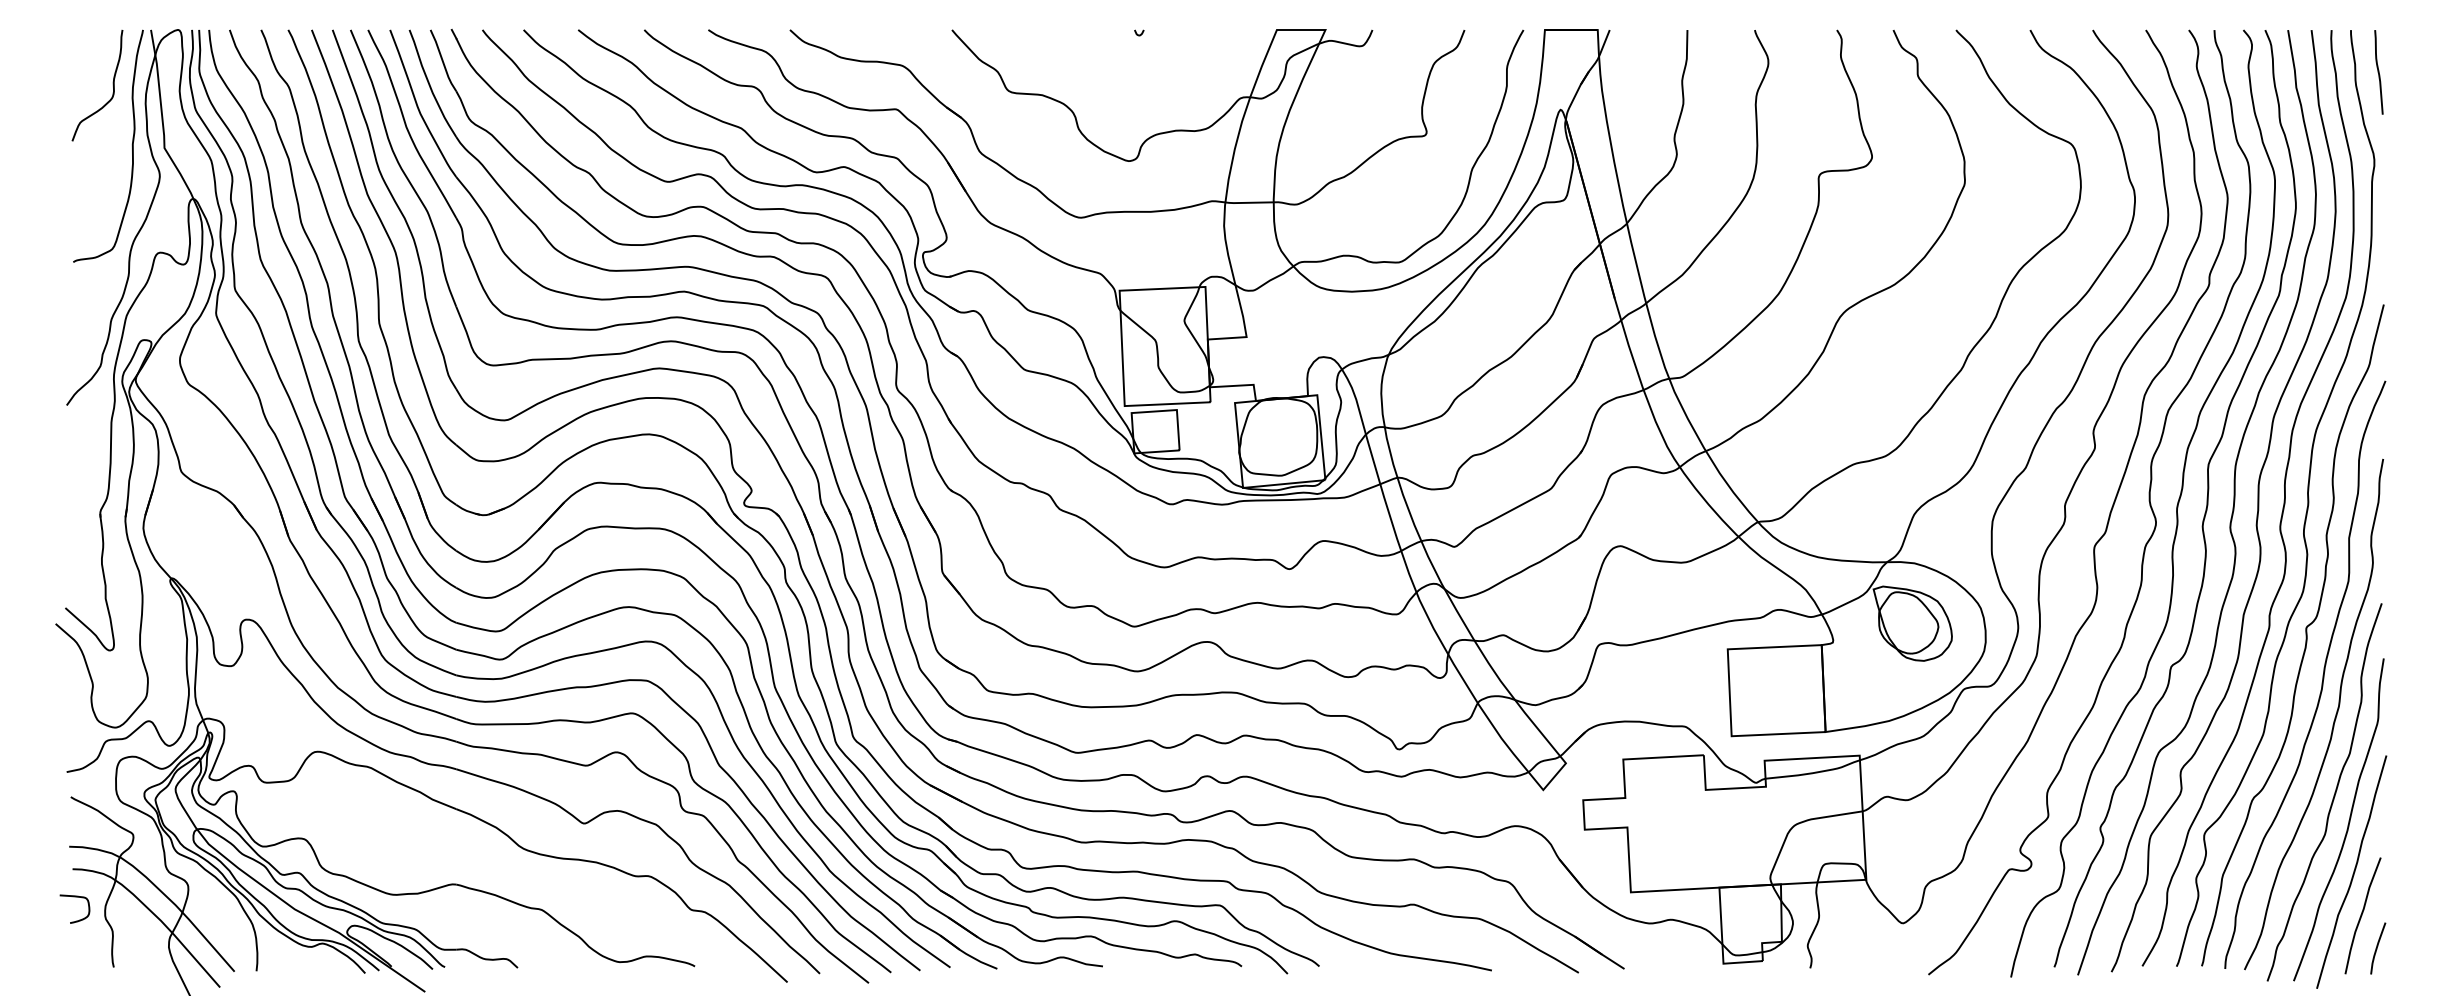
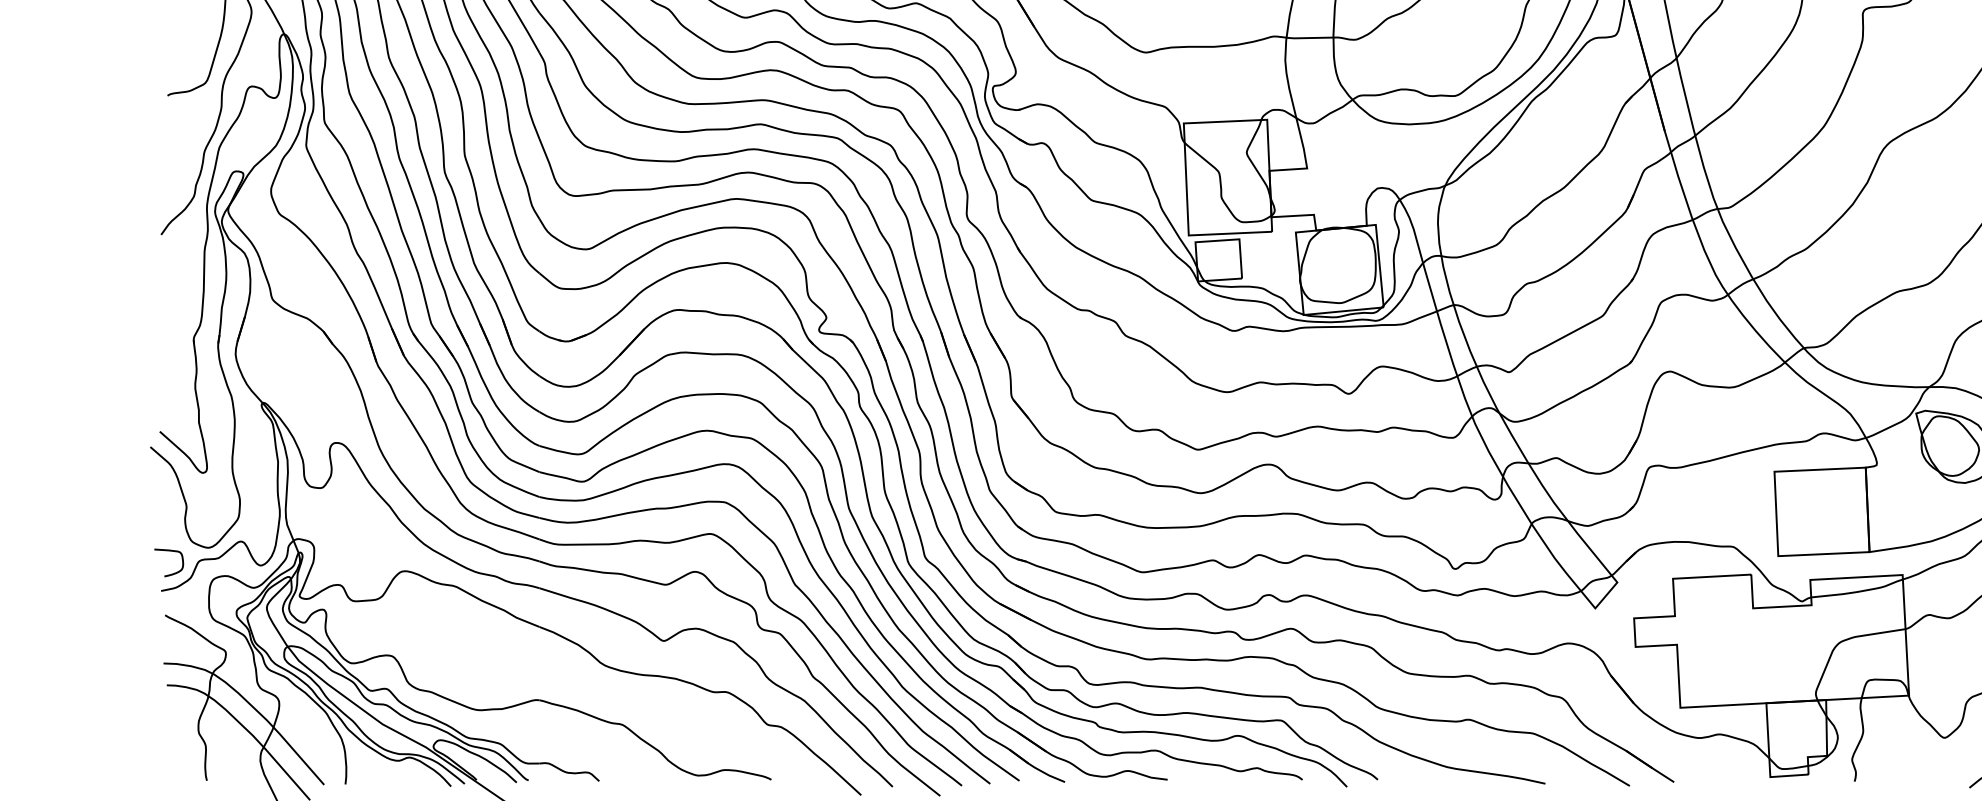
curve: (74, 897) -> (168, 551), moved

